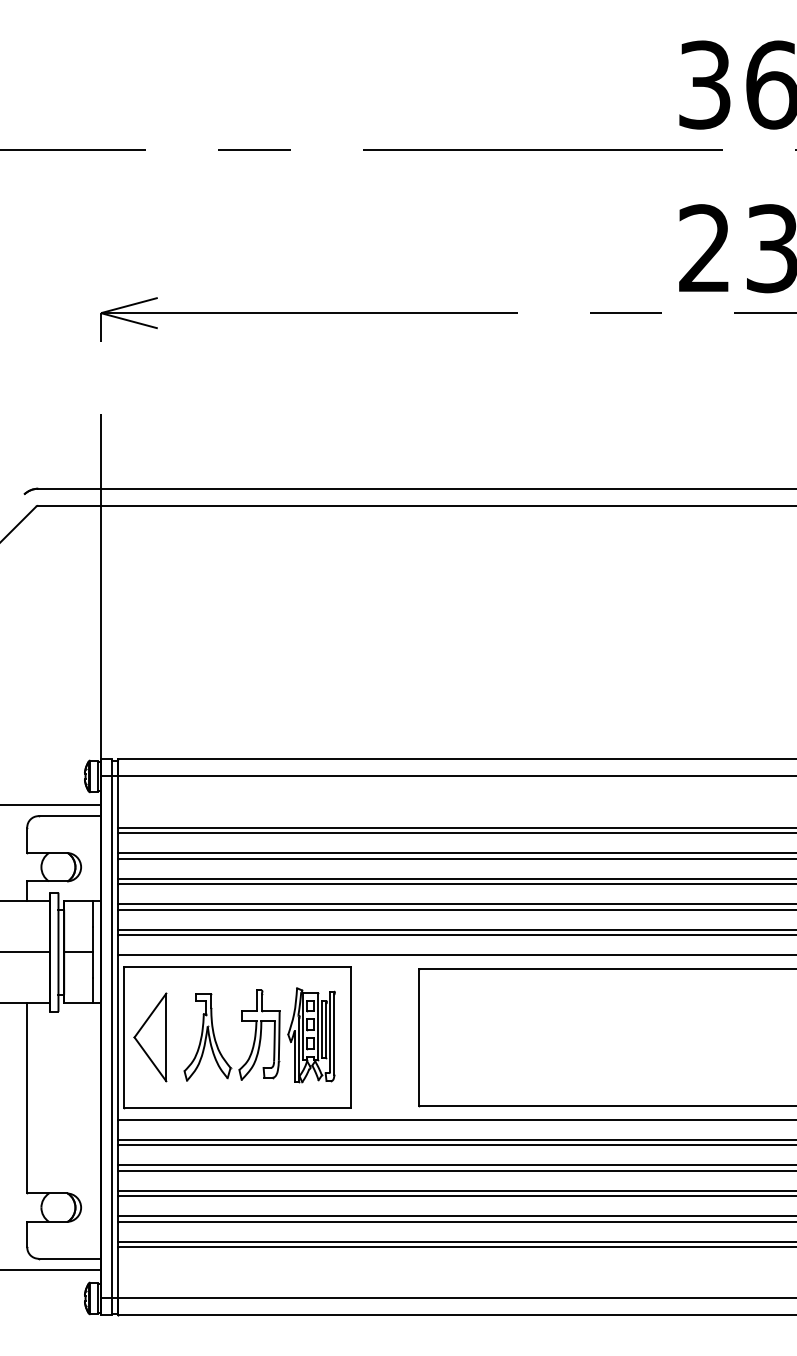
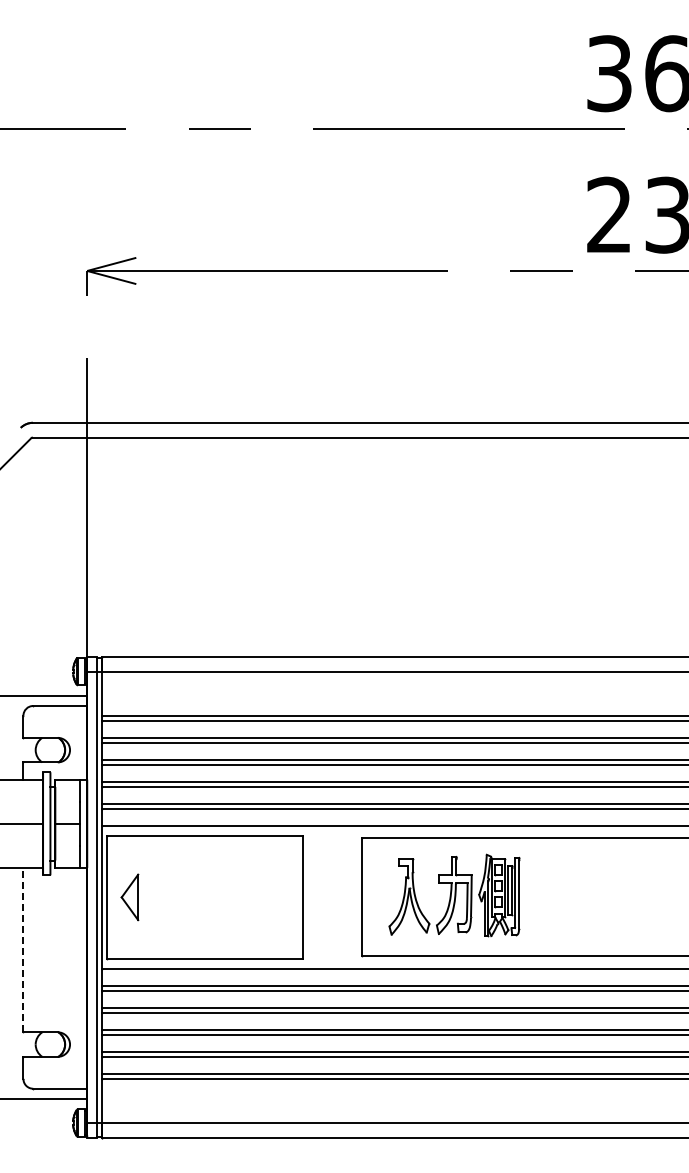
part: (259, 1035) -> (454, 895), moved
part: (149, 1037) -> (129, 897), size x0.6
line: (27, 1097) -> (23, 949), solid -> dashed

